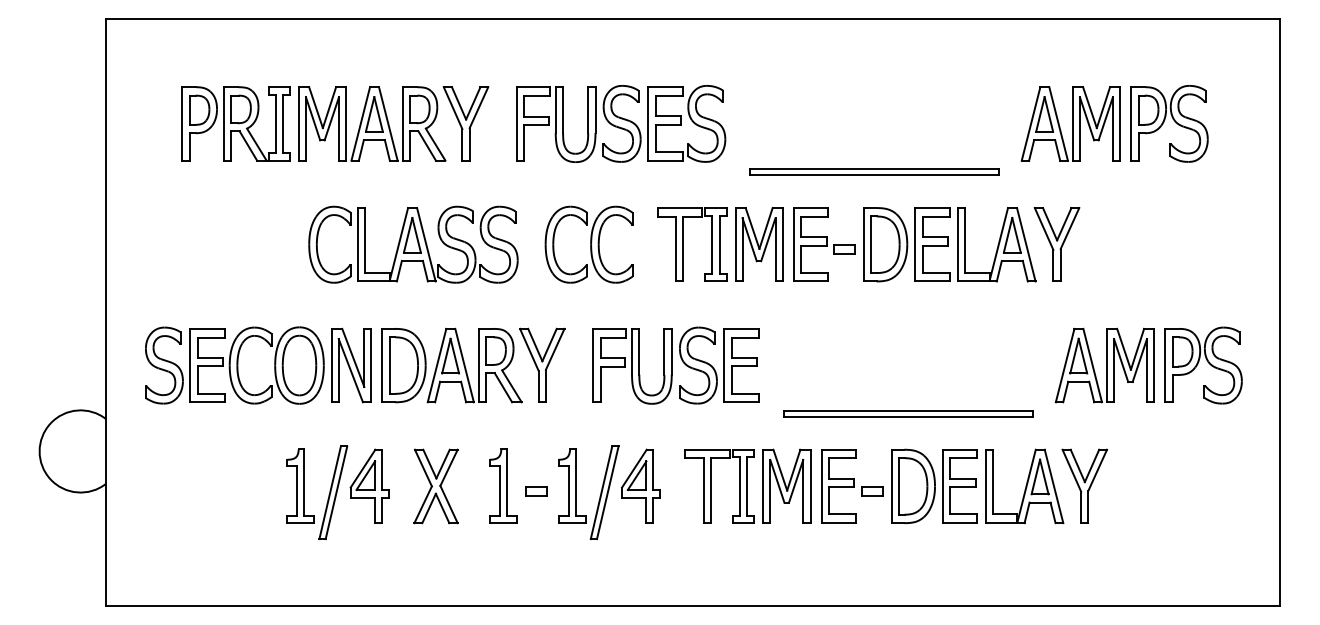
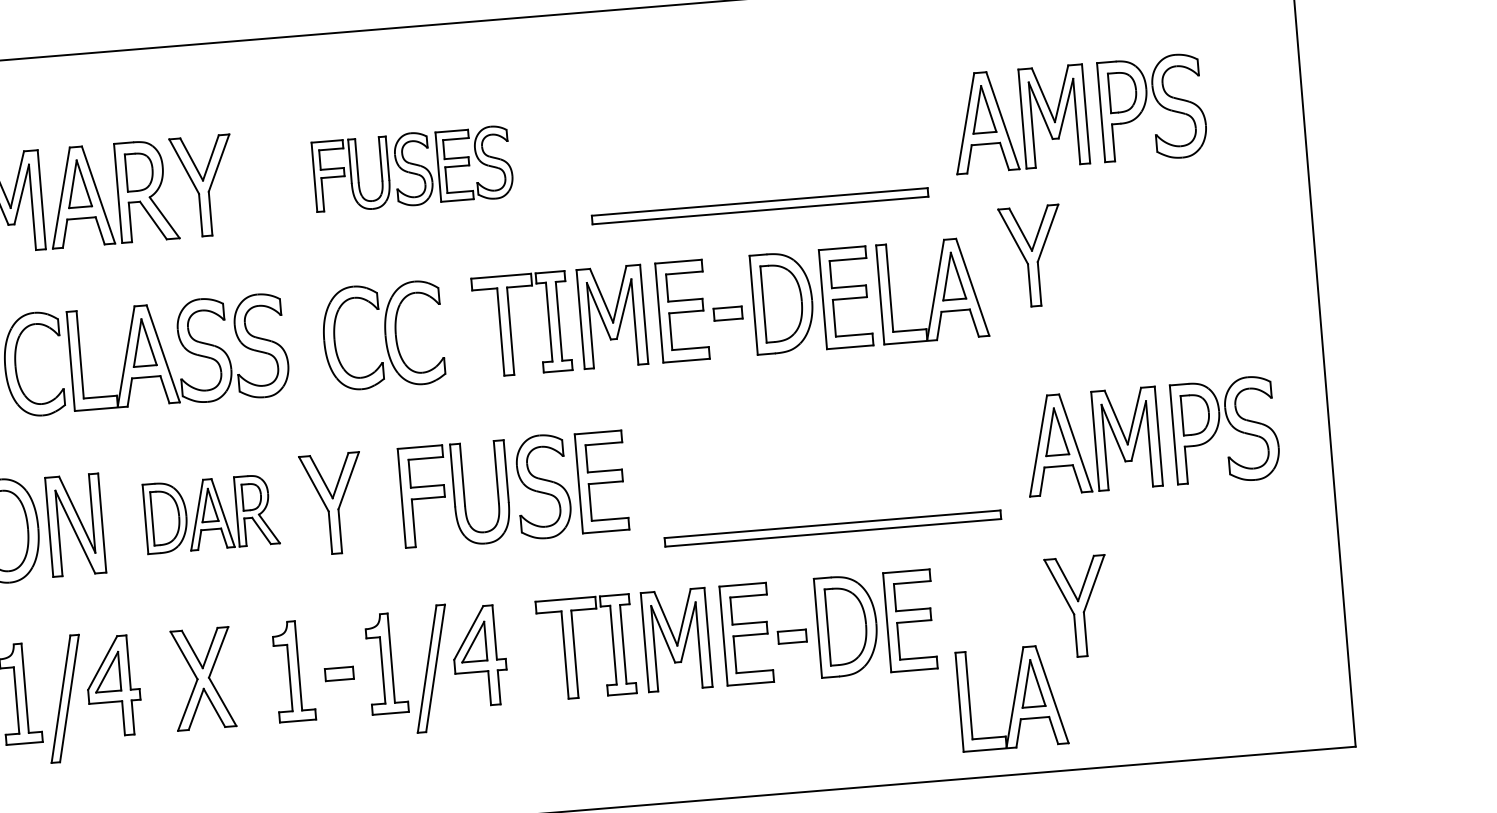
part: (621, 123) -> (413, 168), size x0.7
part: (1056, 244) -> (1031, 256), moved
part: (451, 365) -> (210, 514), size x0.7
part: (1024, 486) -> (1012, 698), moved

